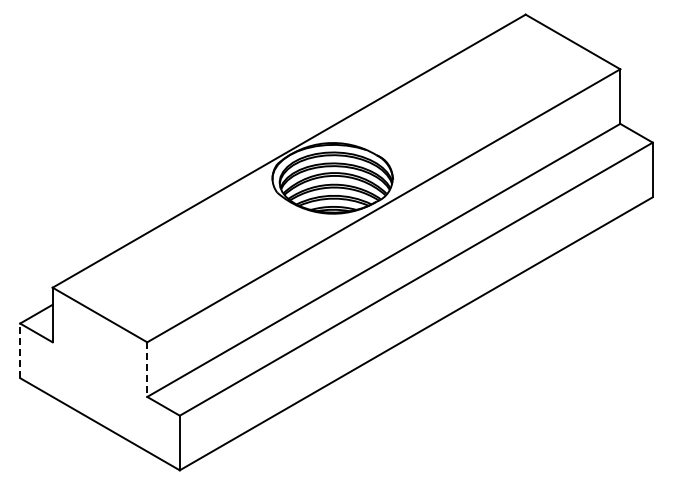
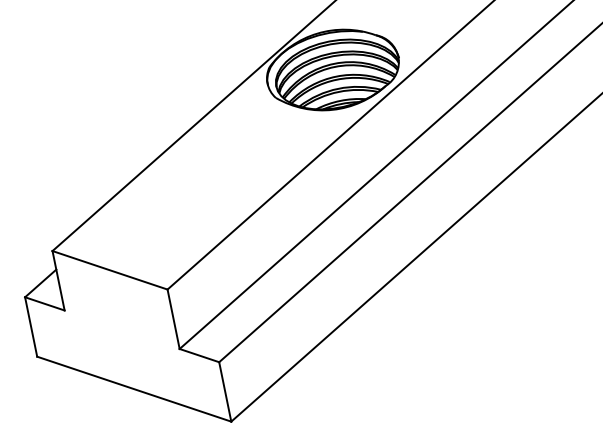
line: (20, 350) -> (31, 326), dashed -> solid
line: (147, 370) -> (174, 320), dashed -> solid

